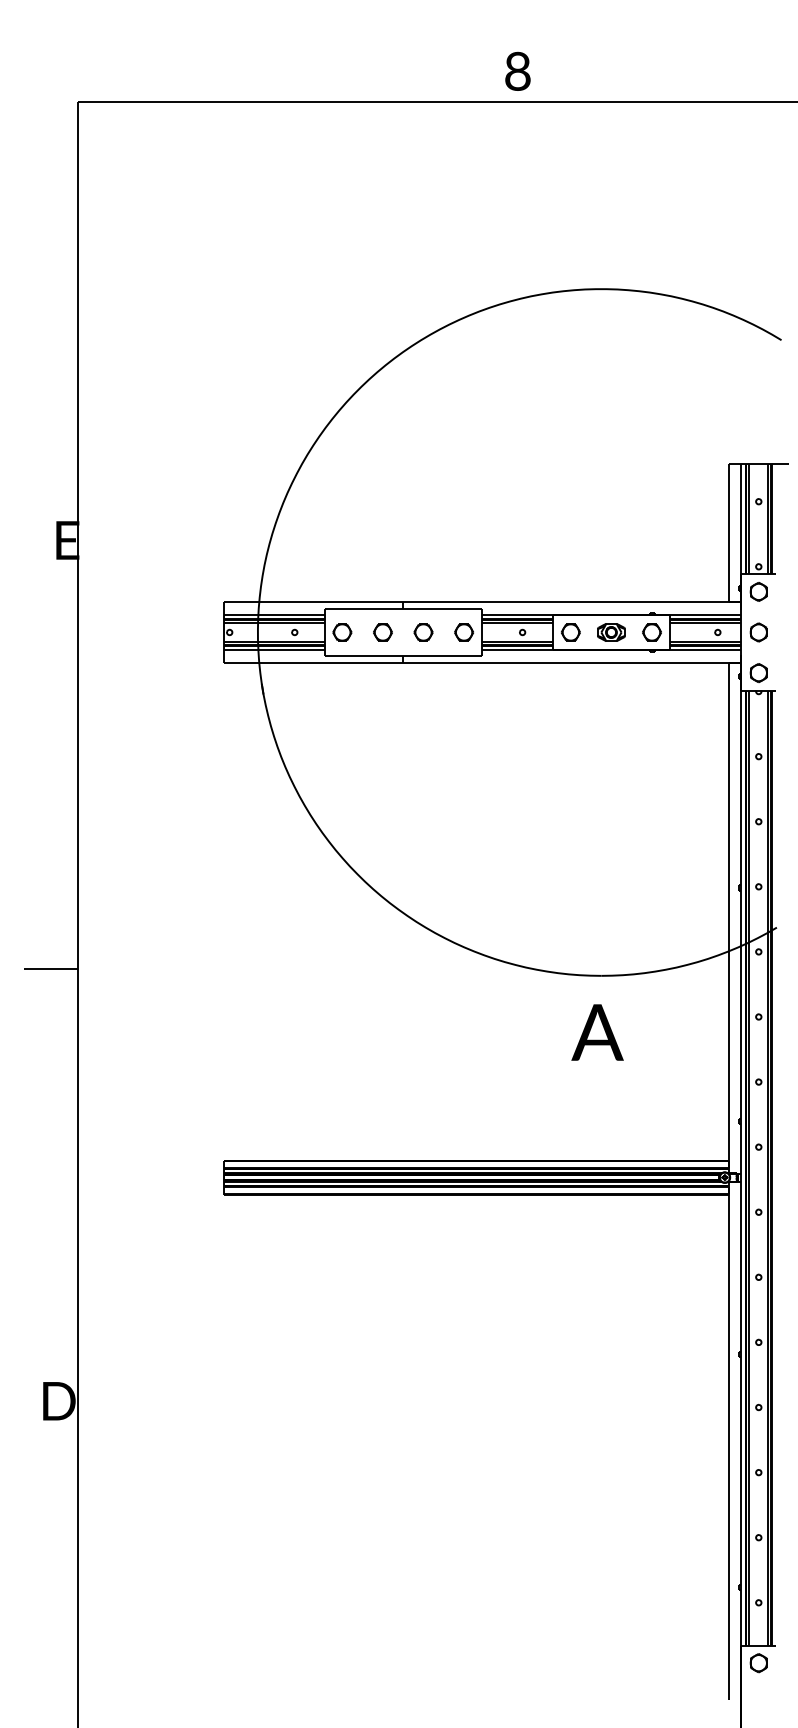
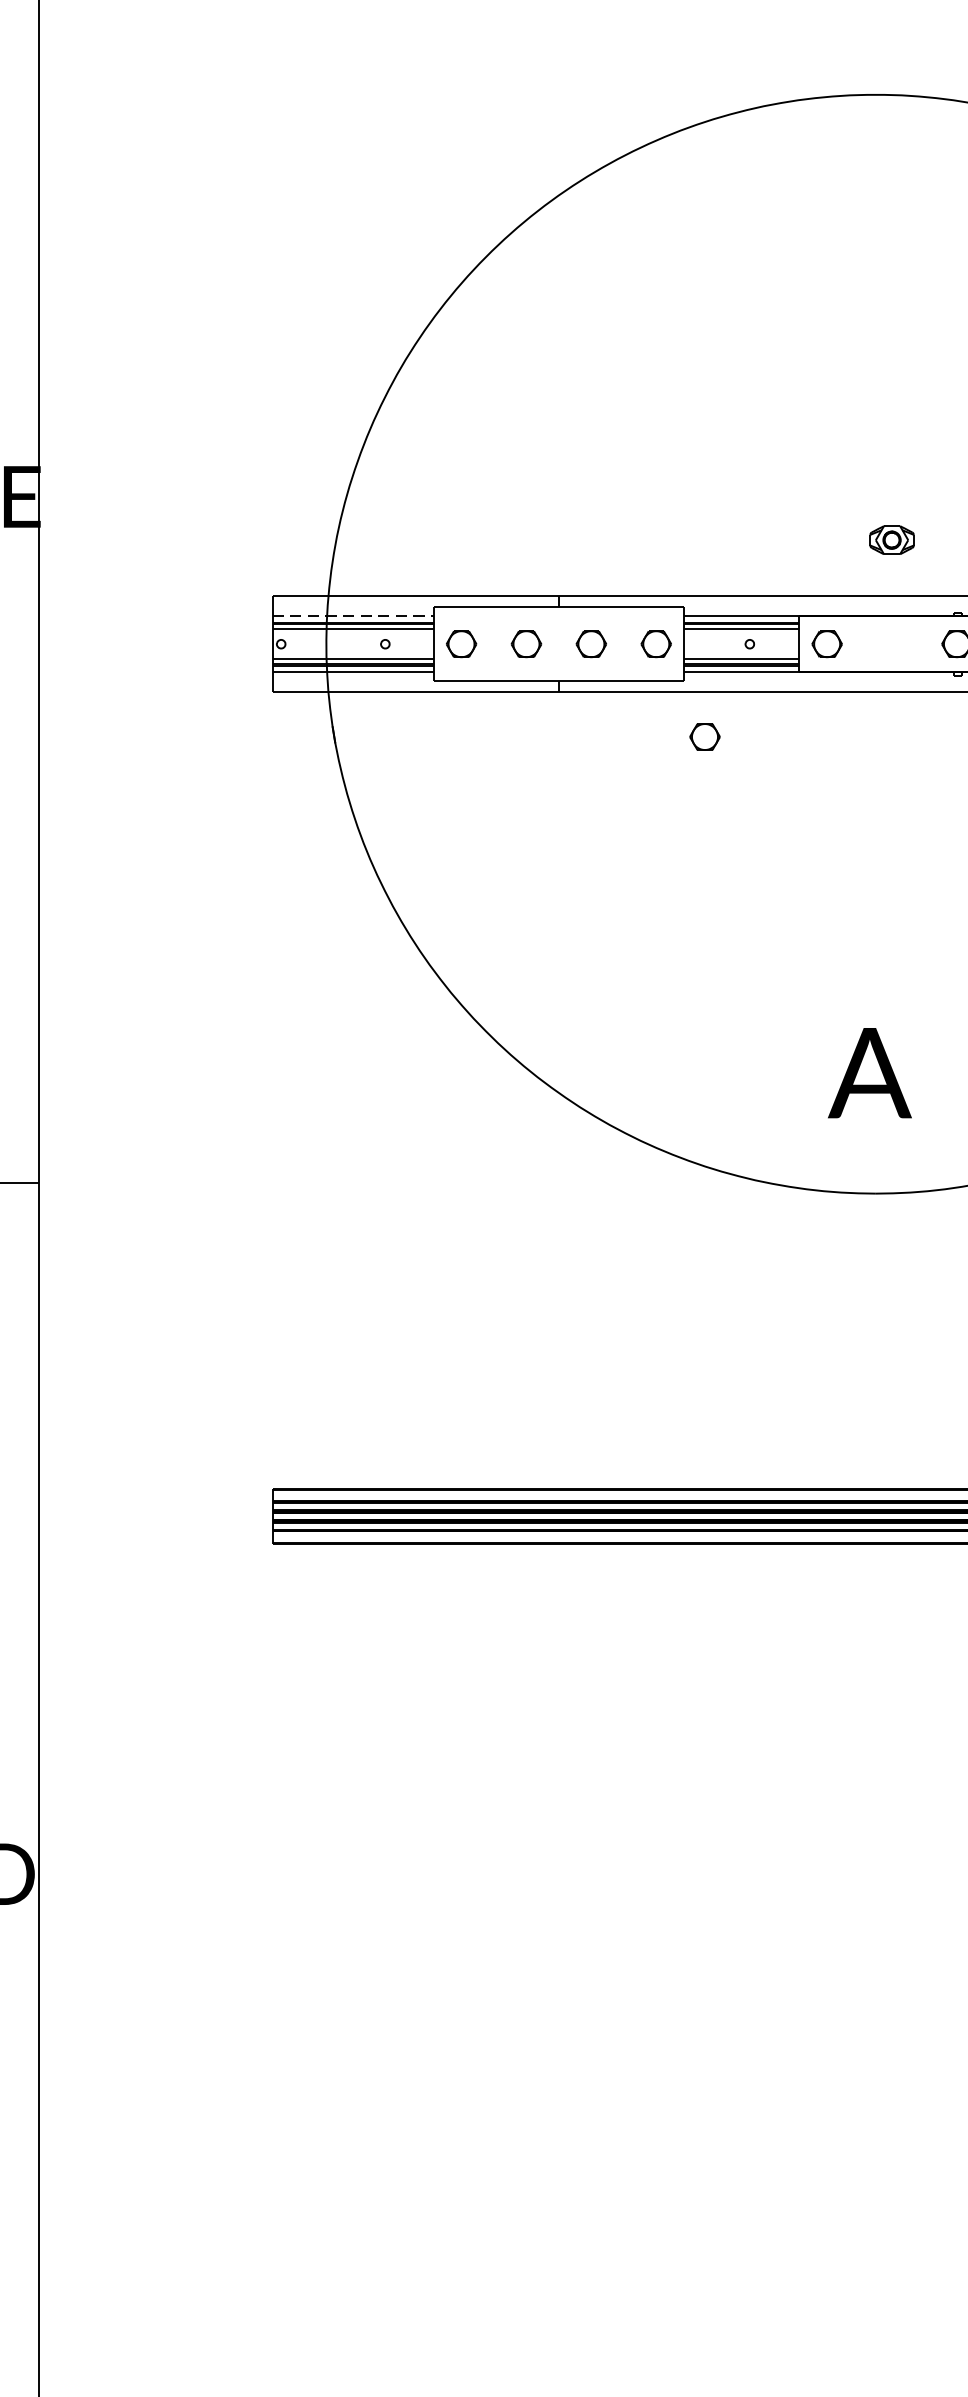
line: (275, 614) -> (354, 615), solid -> dashed
part: (611, 632) -> (892, 540), moved
part: (494, 690) -> (704, 737), added
text: (597, 1032) -> (869, 1073), moved

